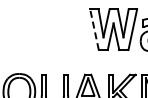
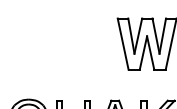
line: (94, 29) -> (123, 43), dashed -> solid

